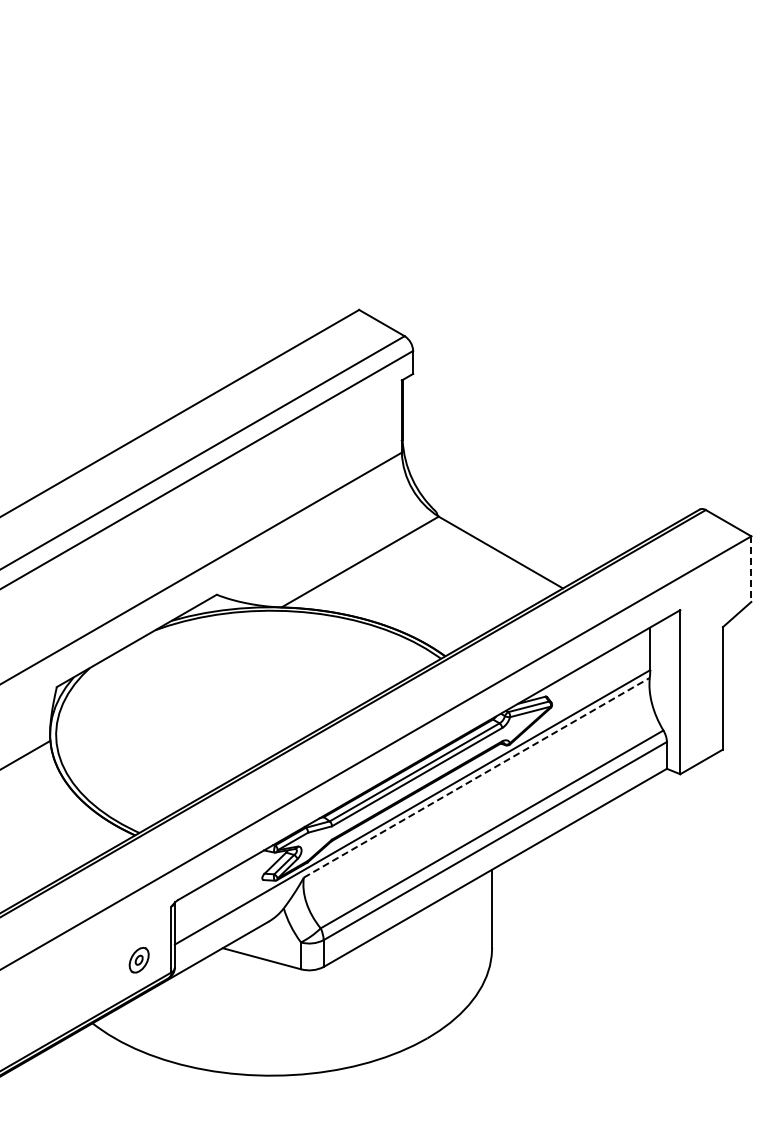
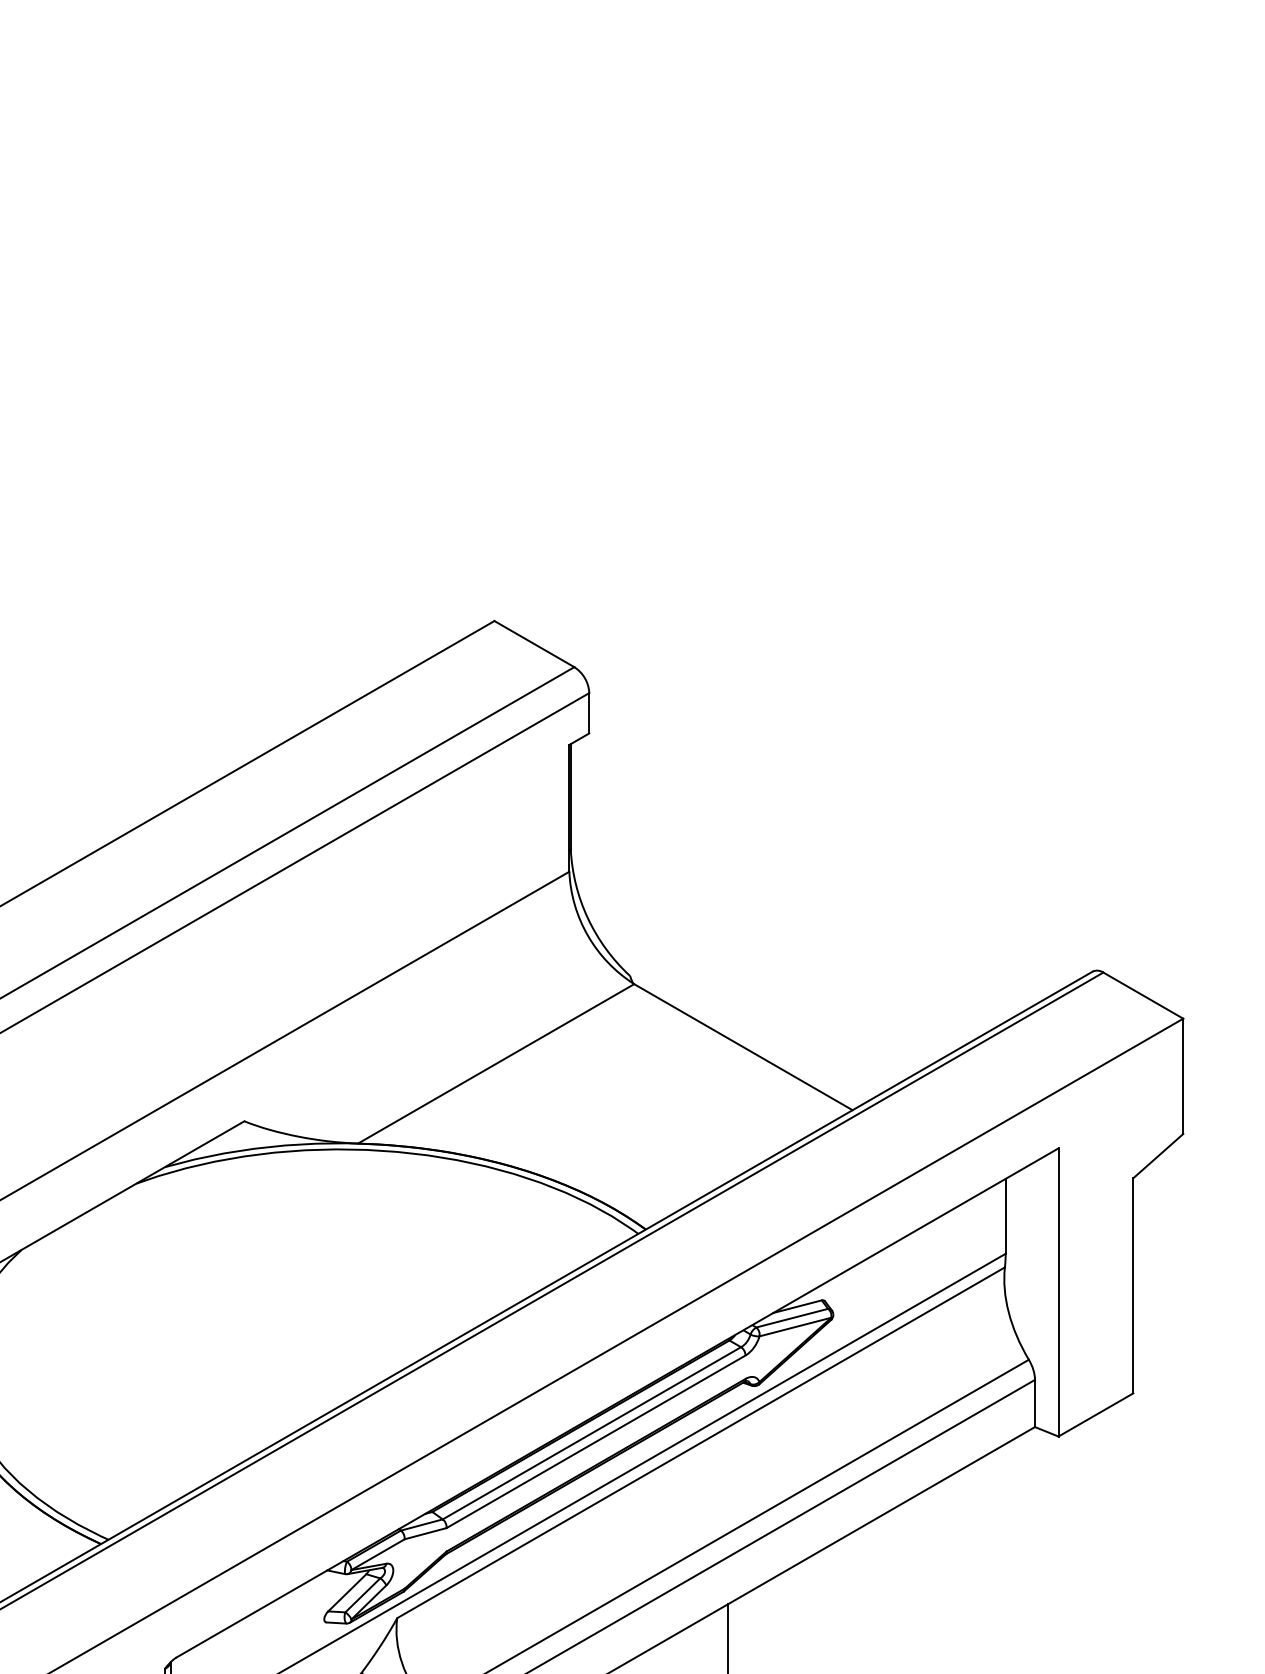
line: (751, 569) -> (1183, 1076), dashed -> solid
line: (476, 777) -> (700, 1442), dashed -> solid

